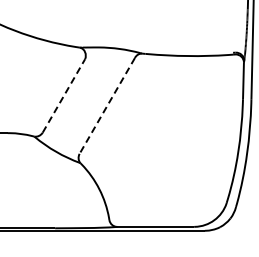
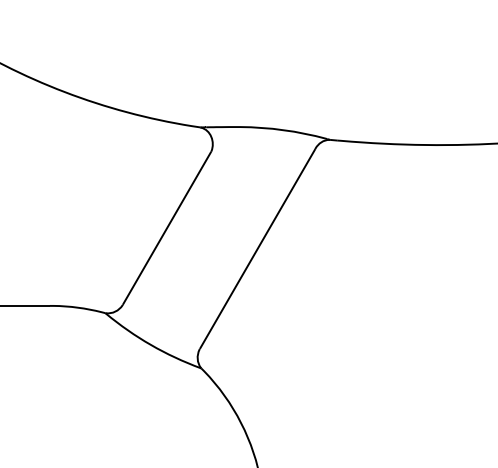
line: (64, 95) -> (168, 227), dashed -> solid
line: (107, 106) -> (257, 250), dashed -> solid

